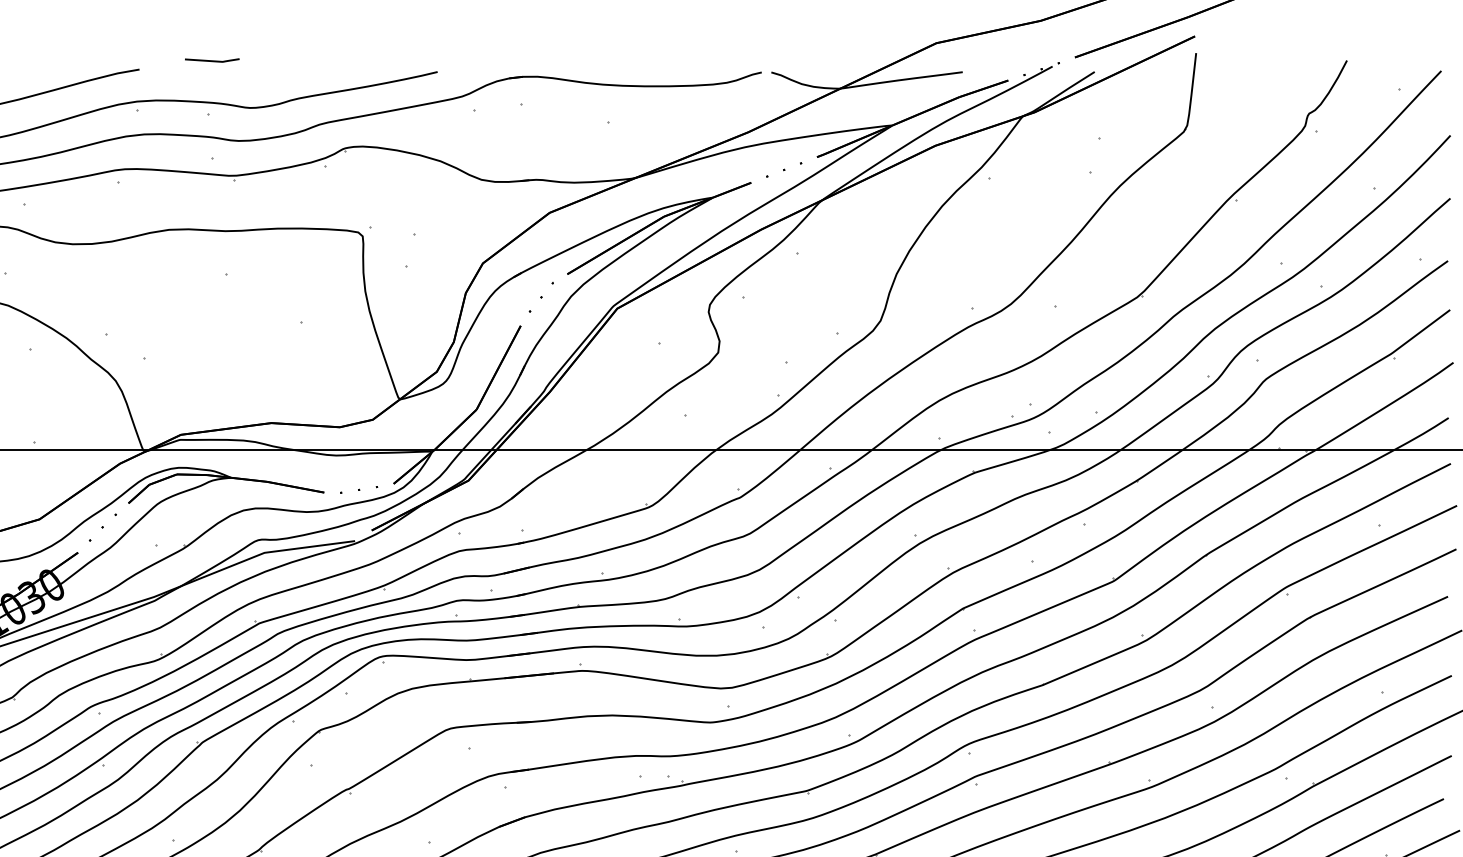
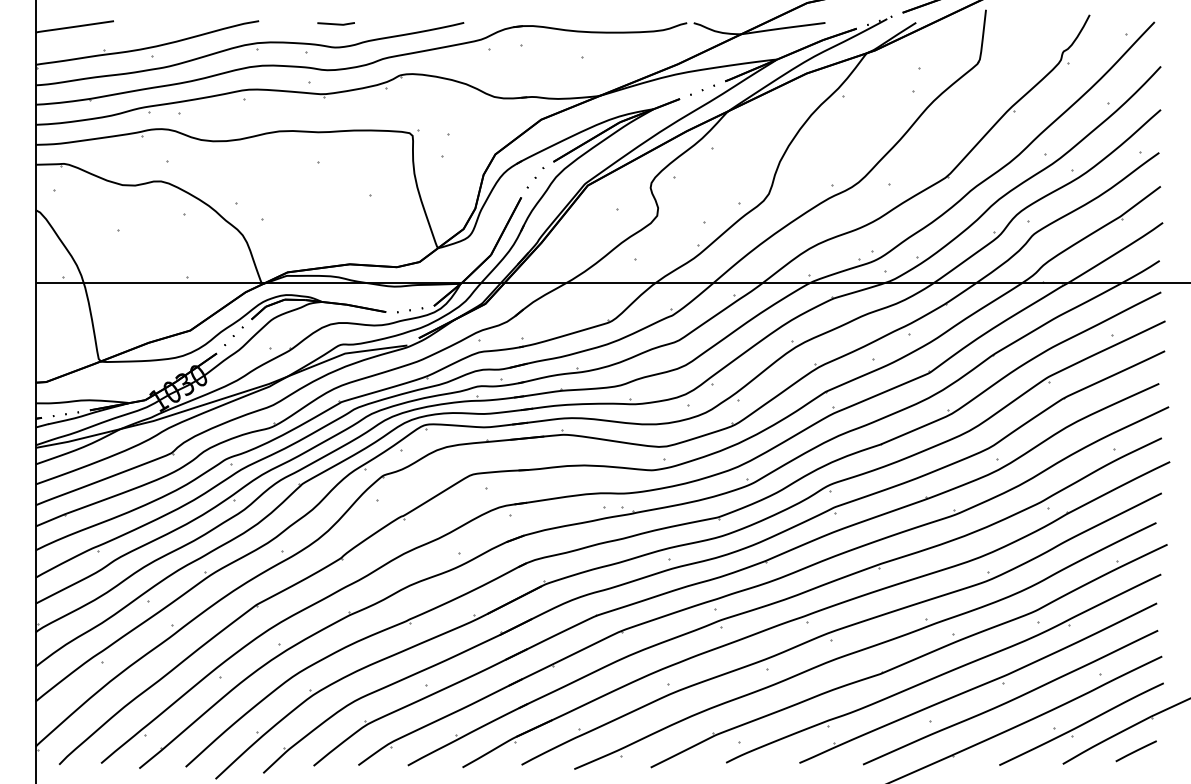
line: (211, 59) -> (335, 23), moved

